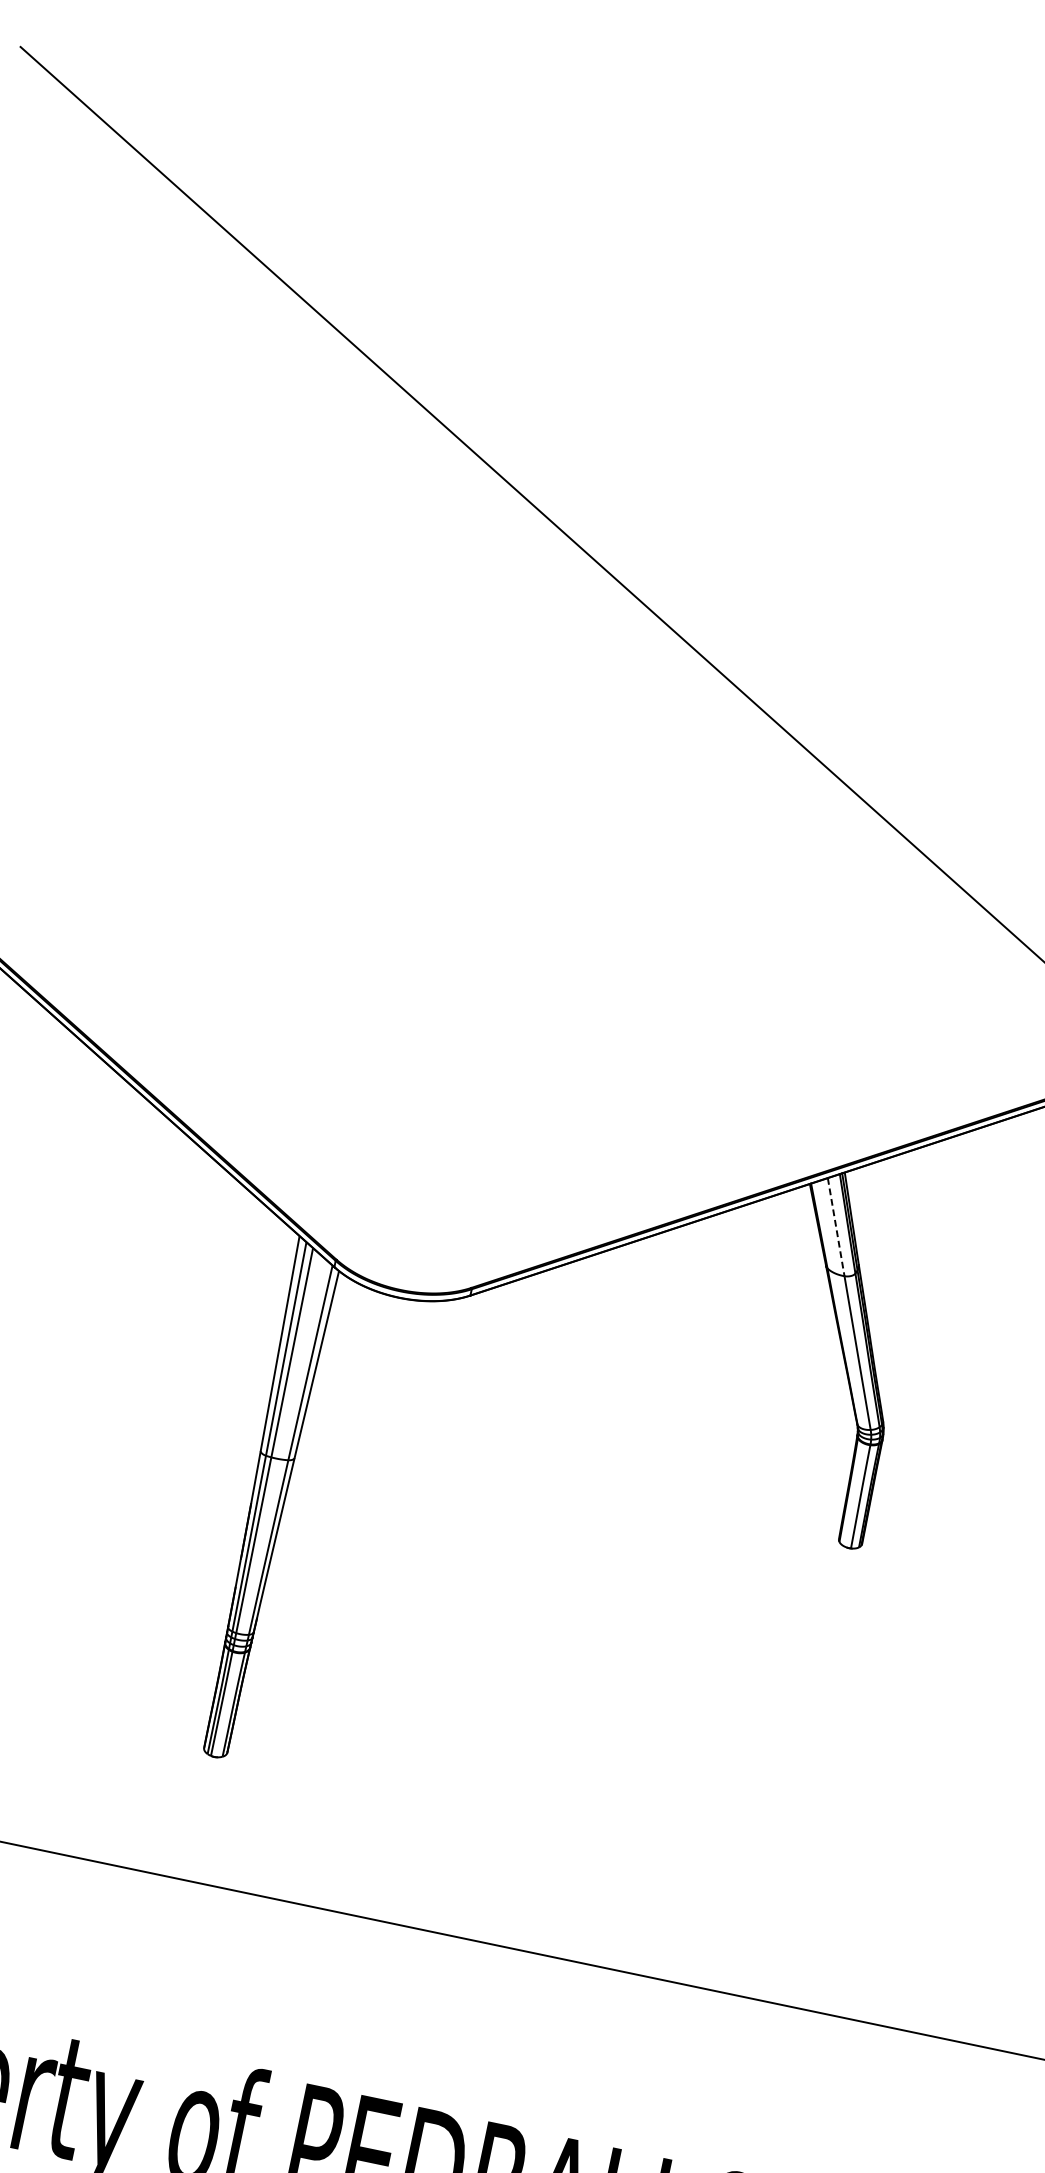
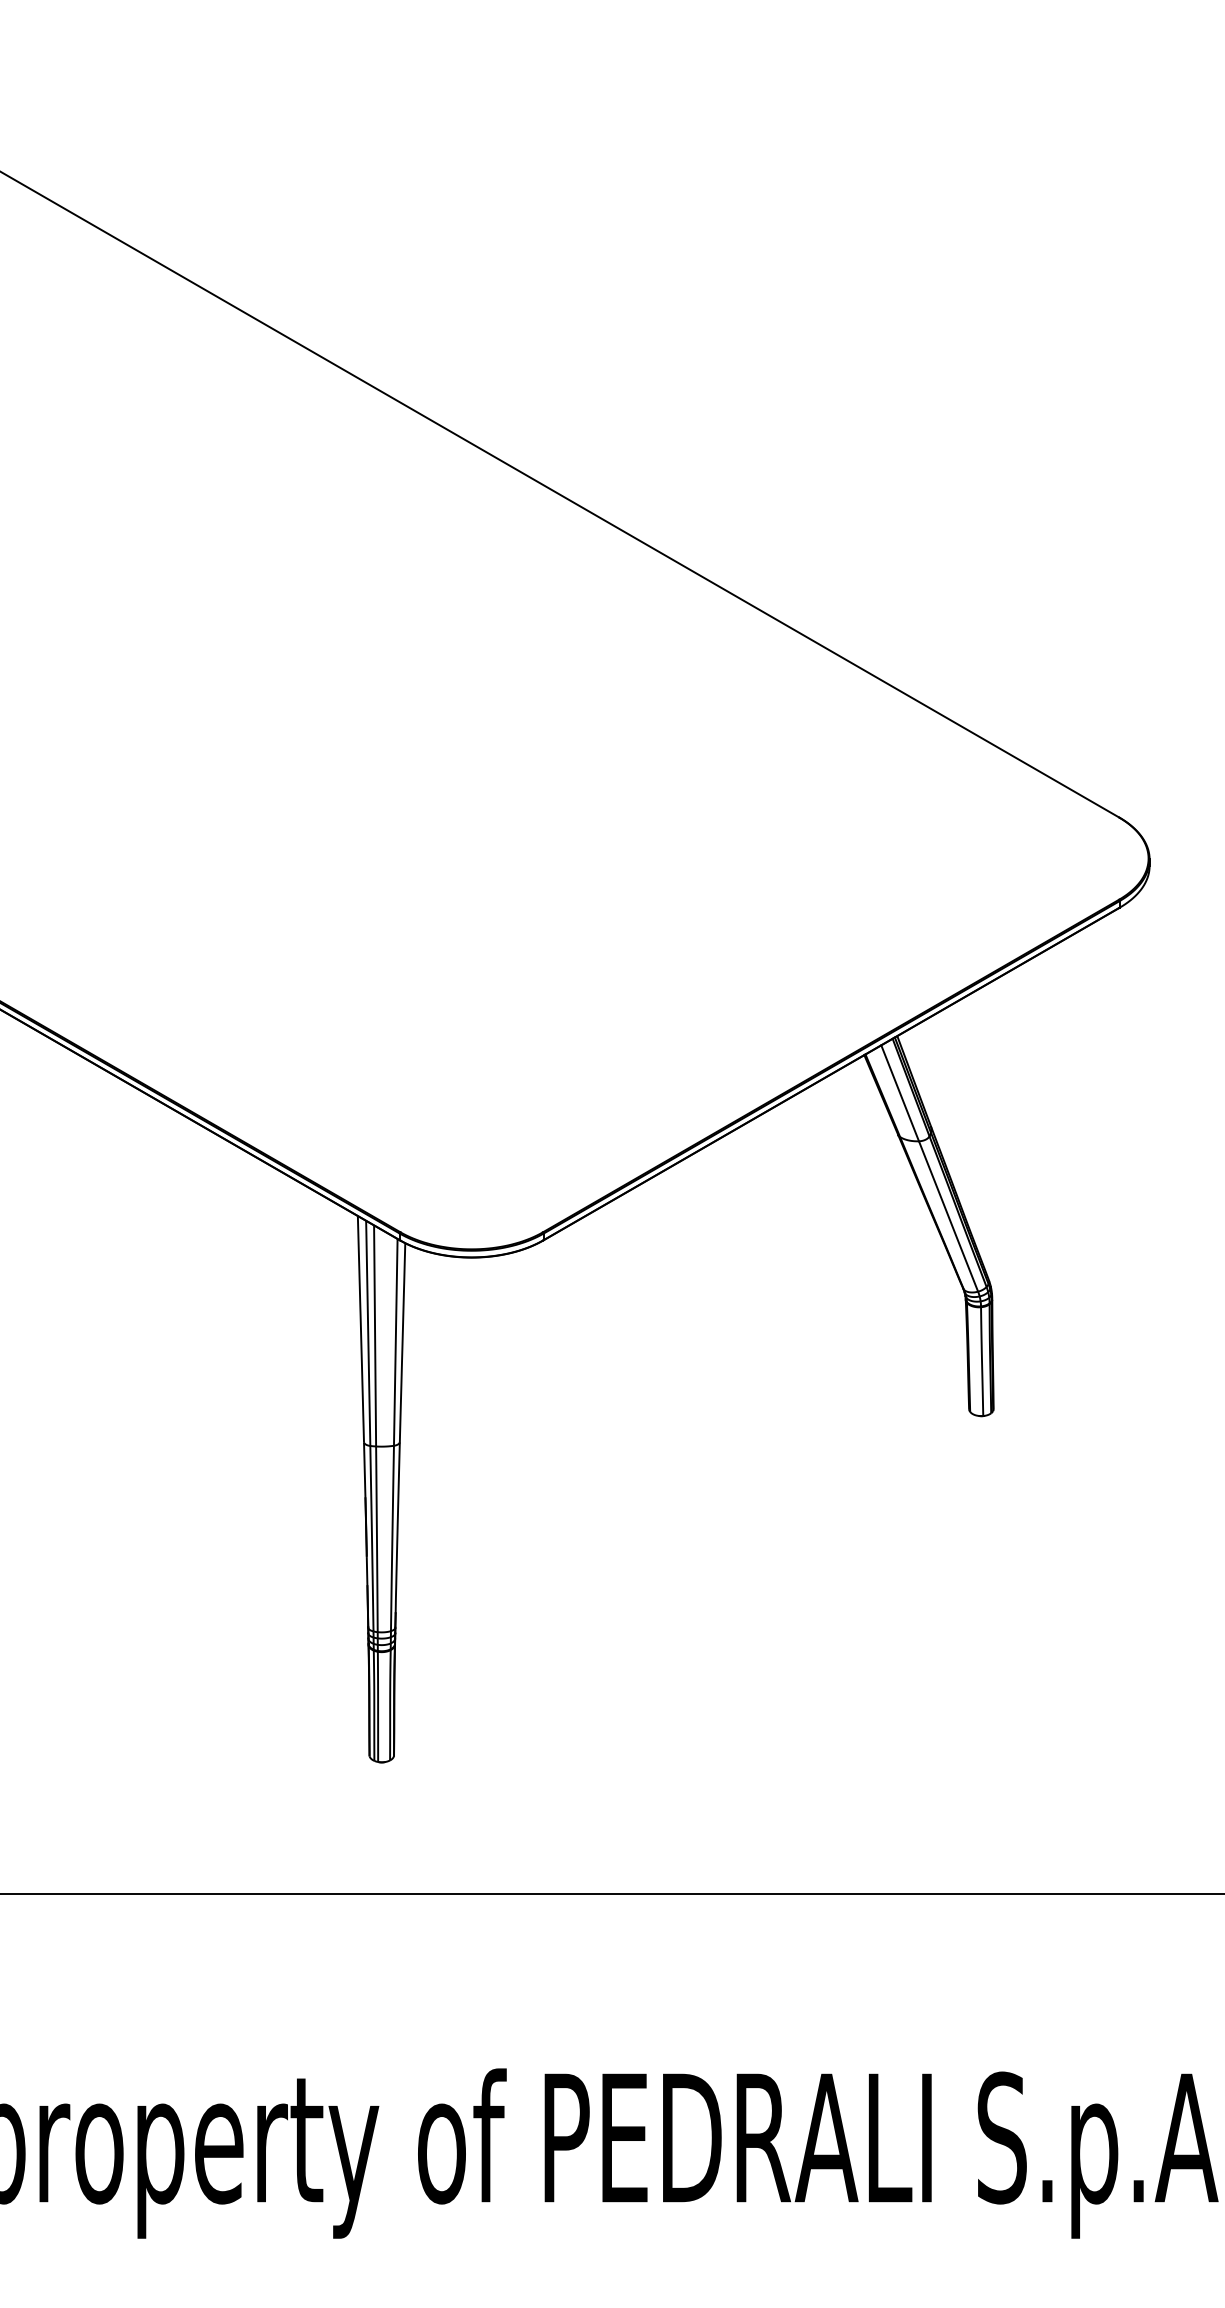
line: (836, 1227) -> (900, 1093), dashed -> solid

